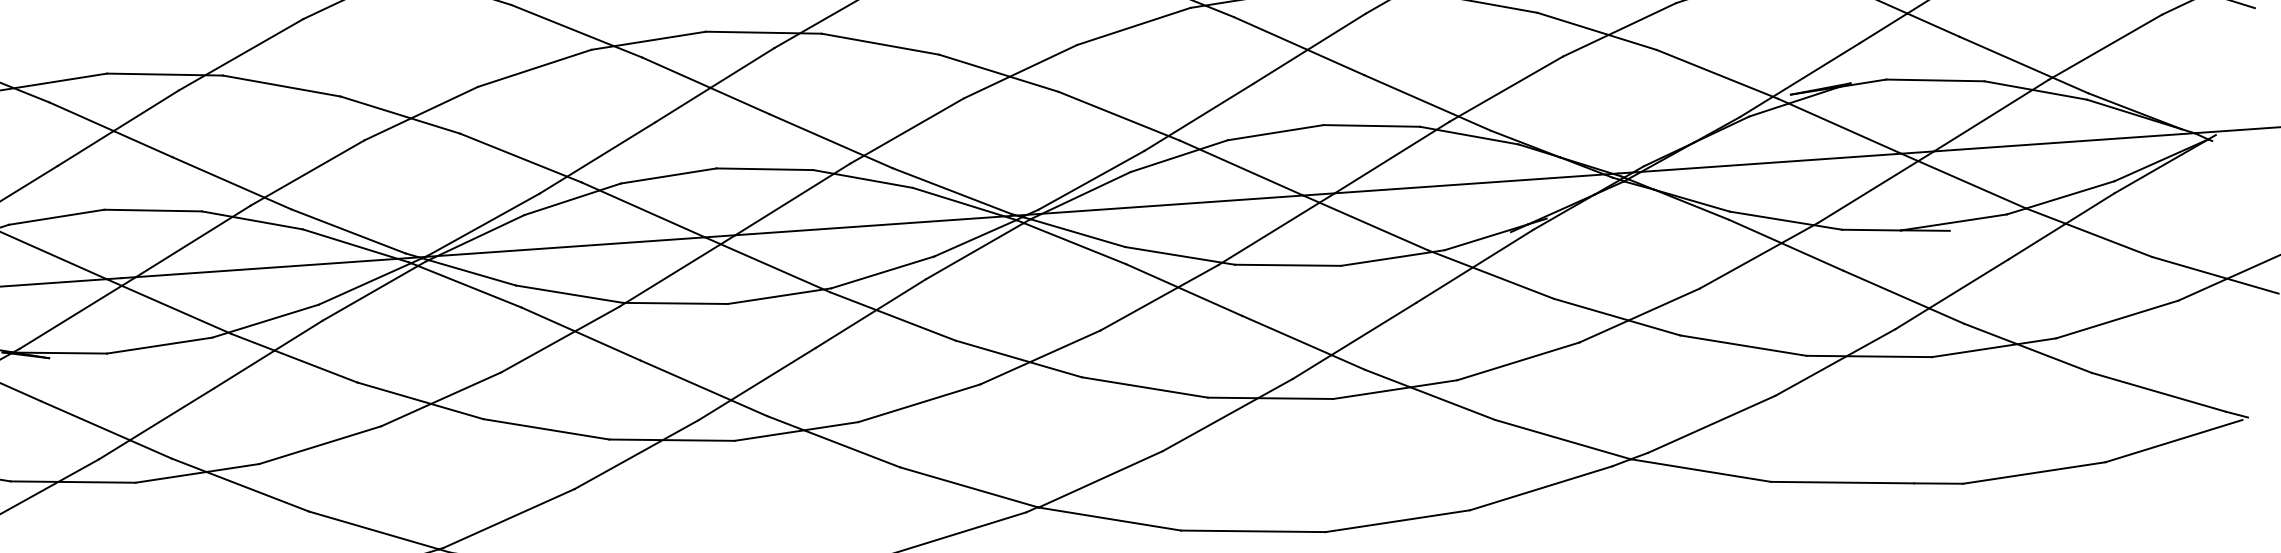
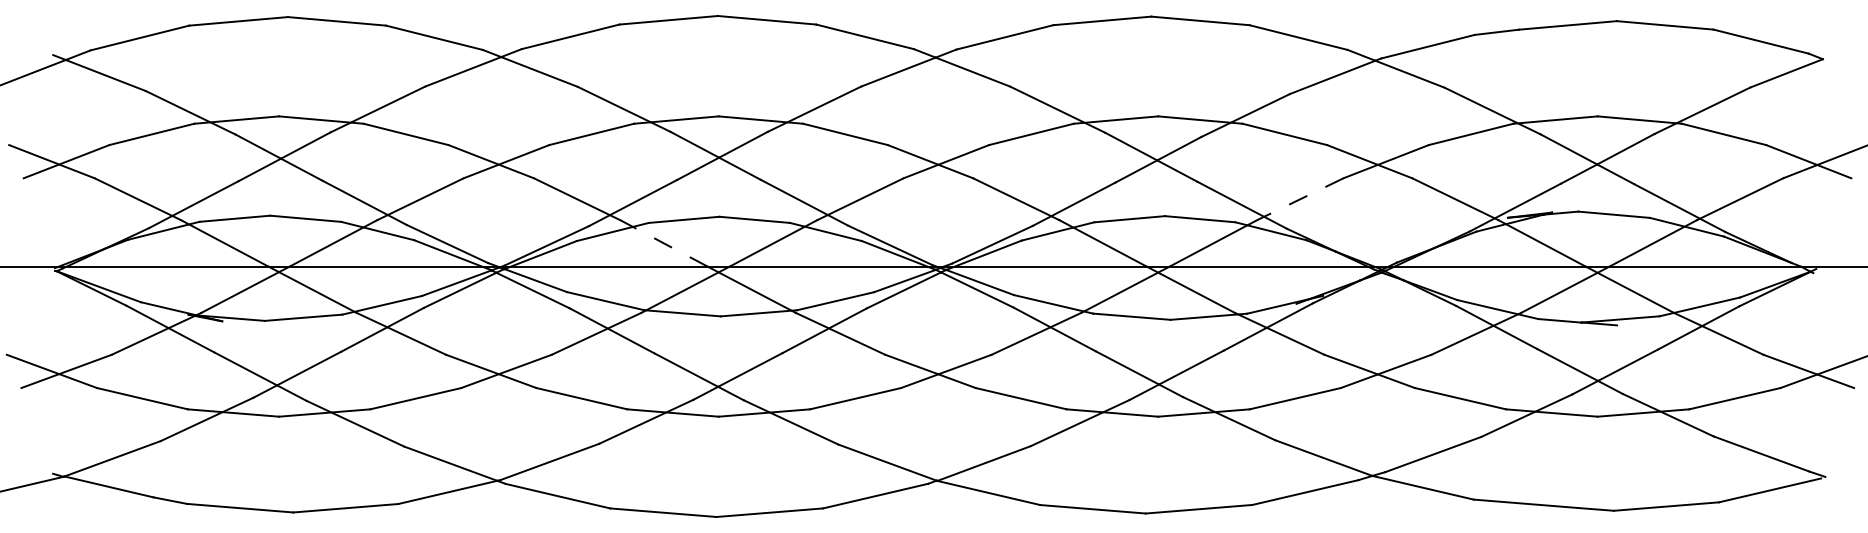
line: (1506, 89) -> (1300, 199), solid -> dashed
line: (642, 210) -> (663, 243), solid -> dashed

